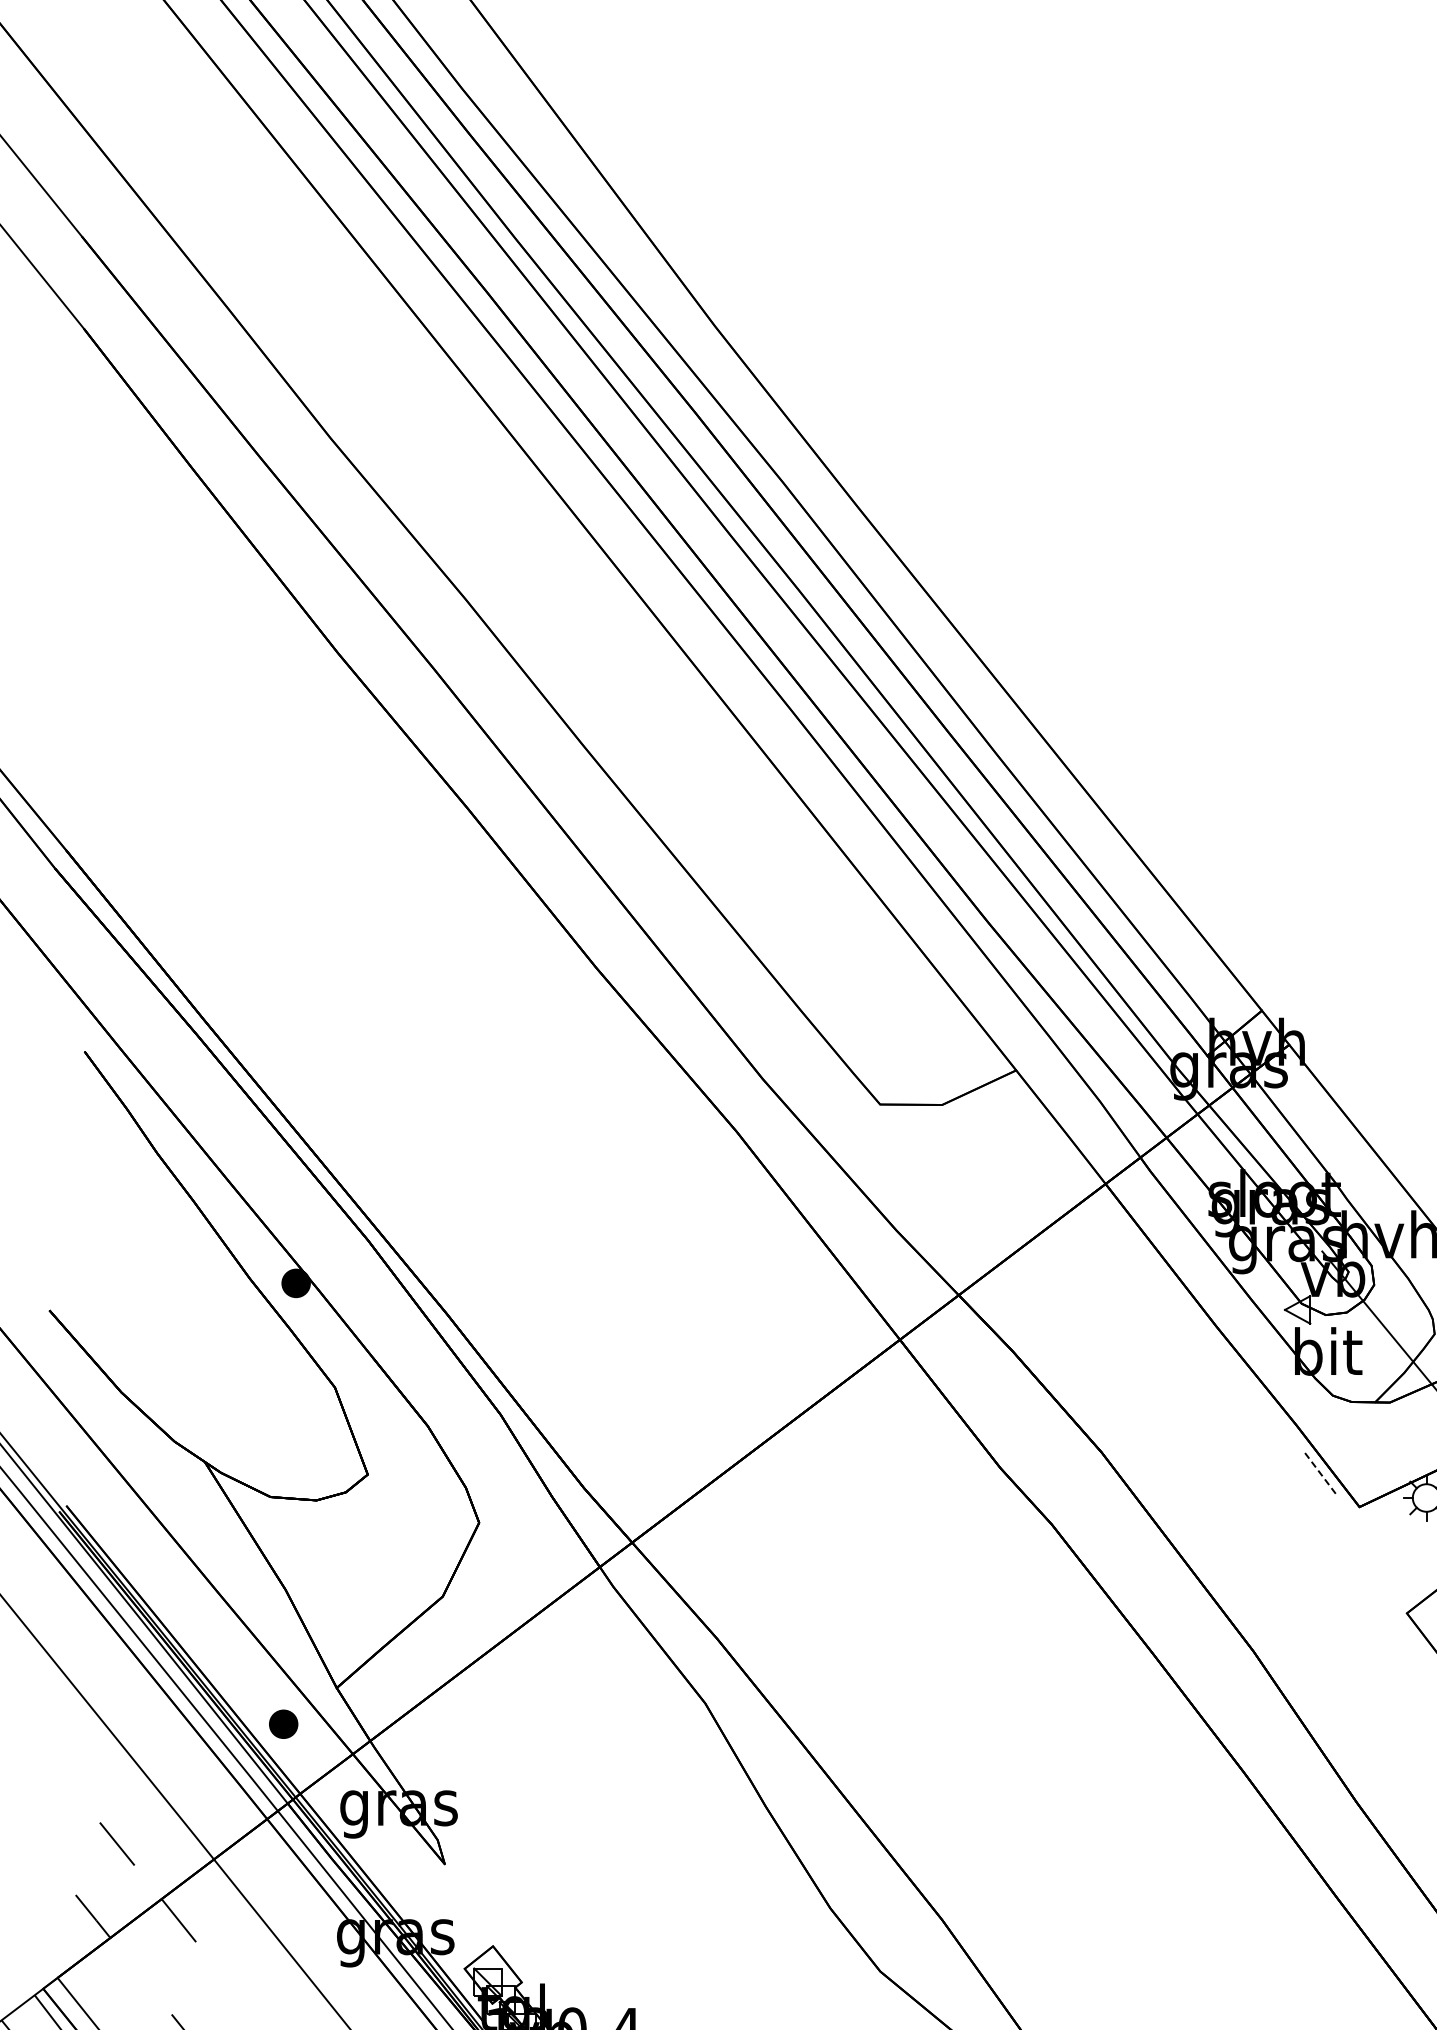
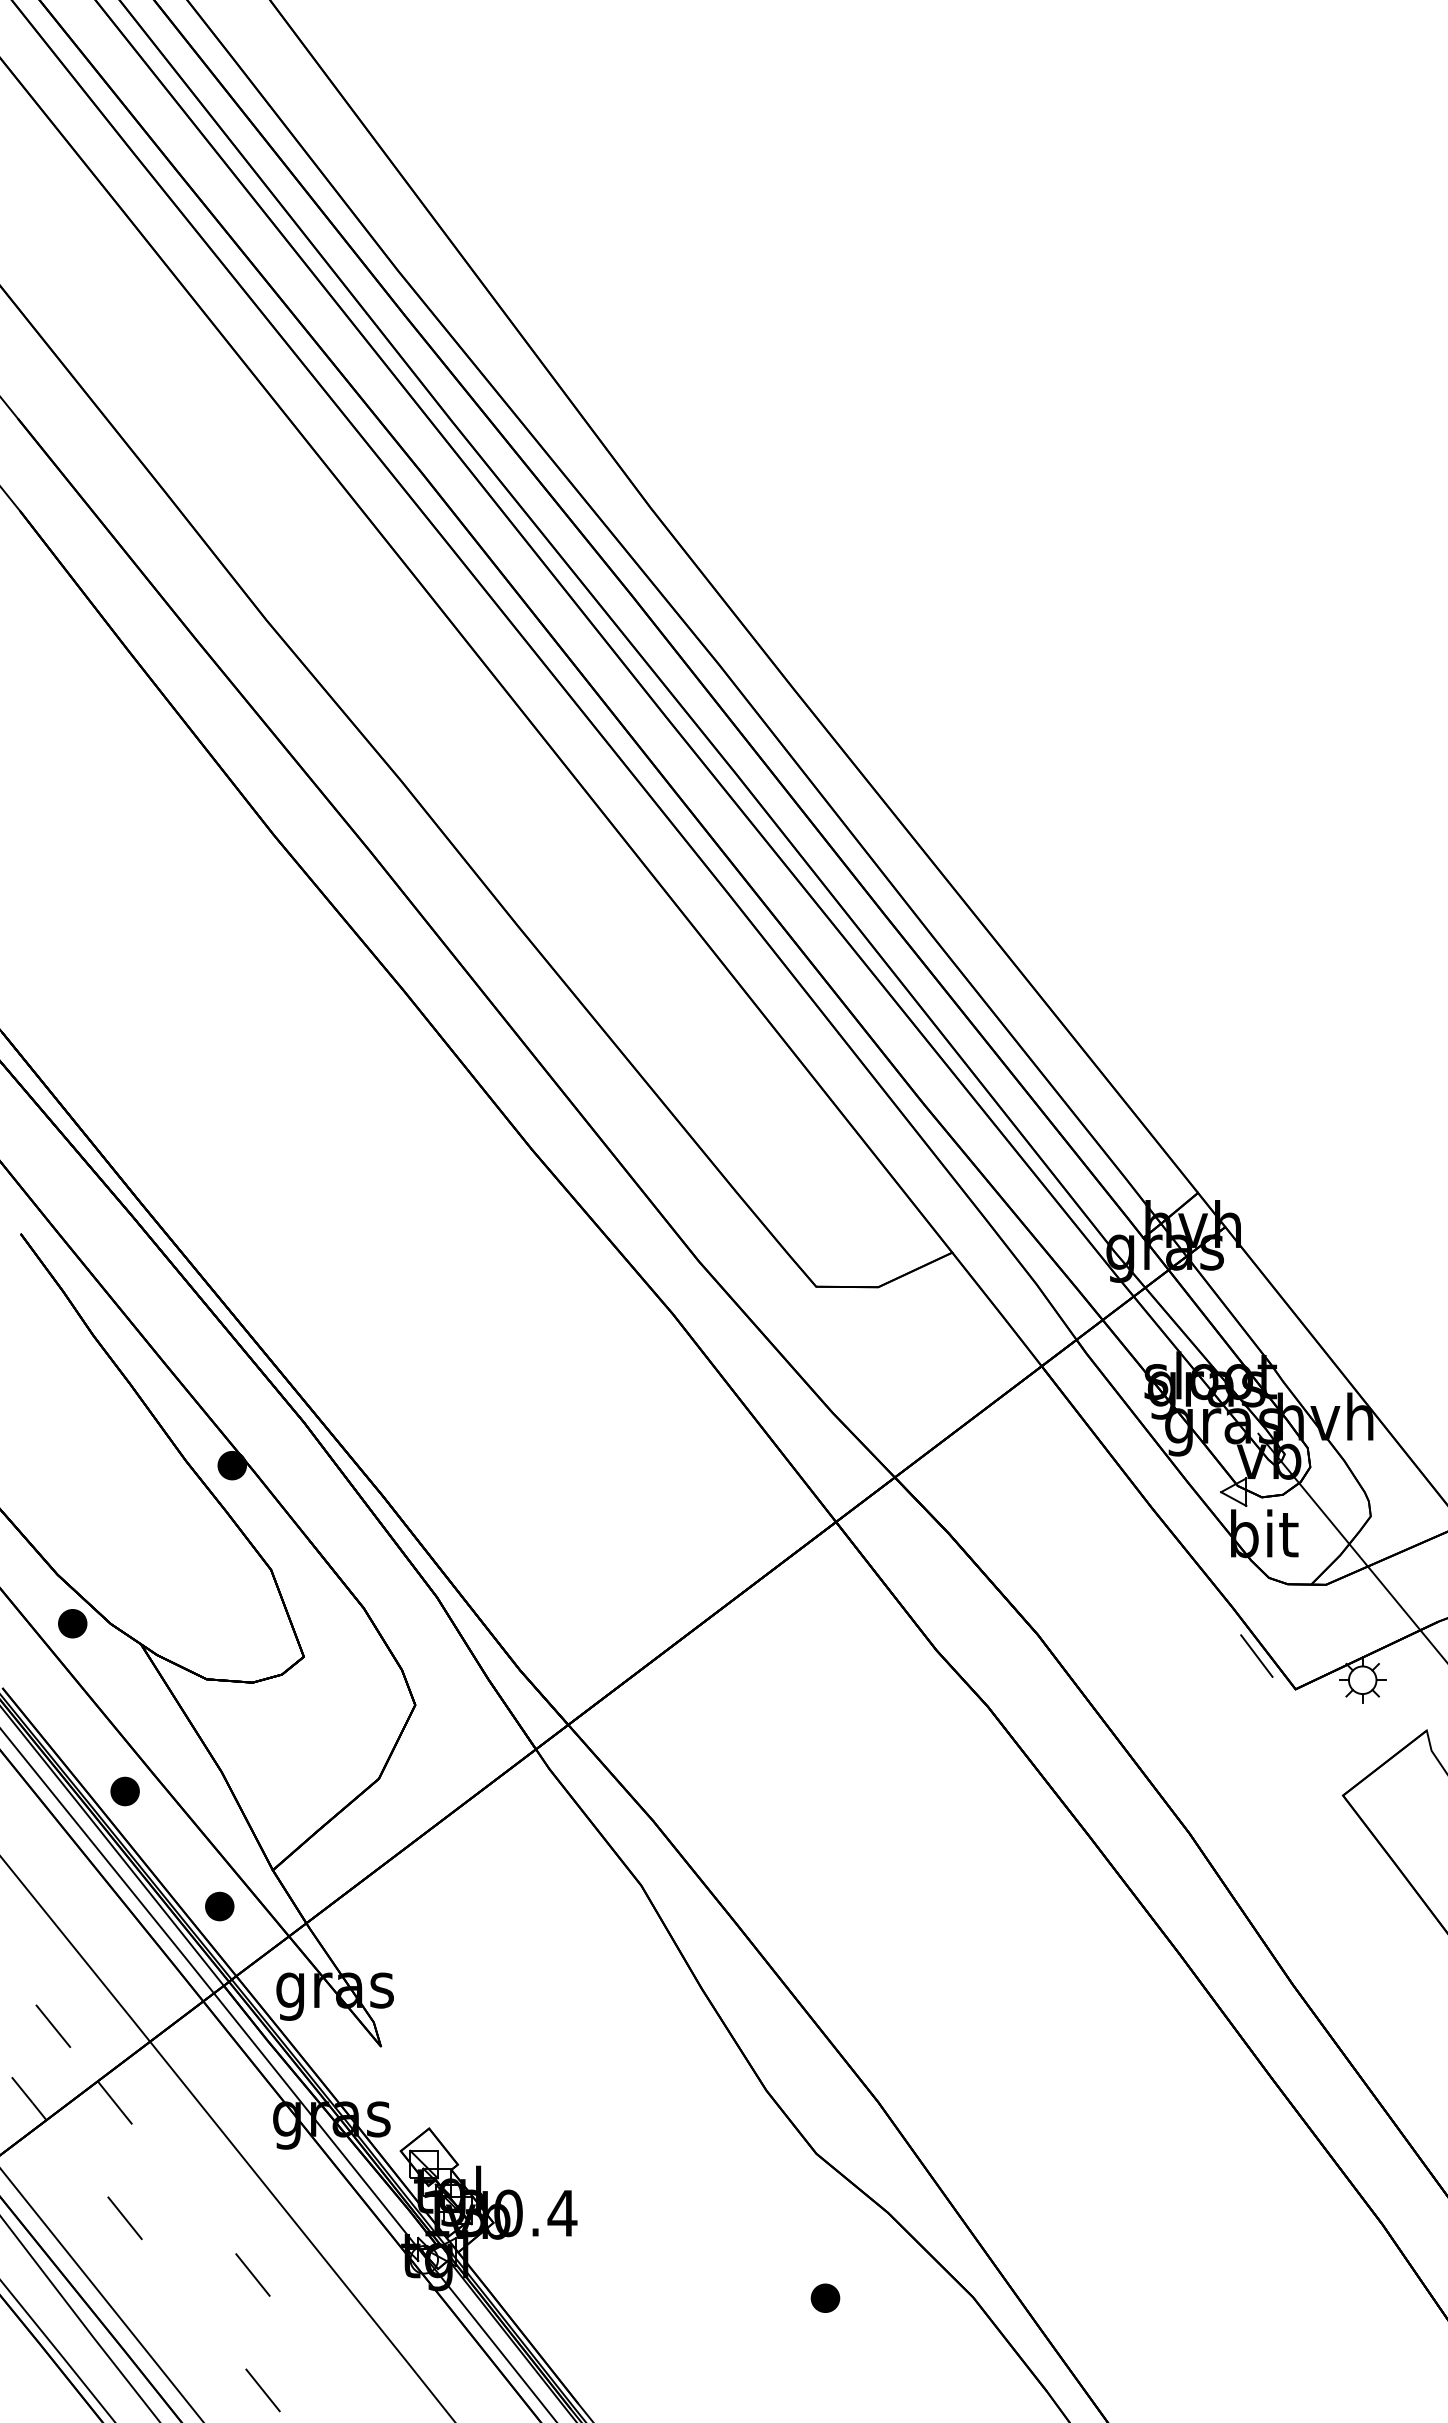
part: (136, 1441) -> (72, 1623), added
line: (1321, 1474) -> (1257, 1656), dashed -> solid
part: (188, 1609) -> (124, 1791), added

